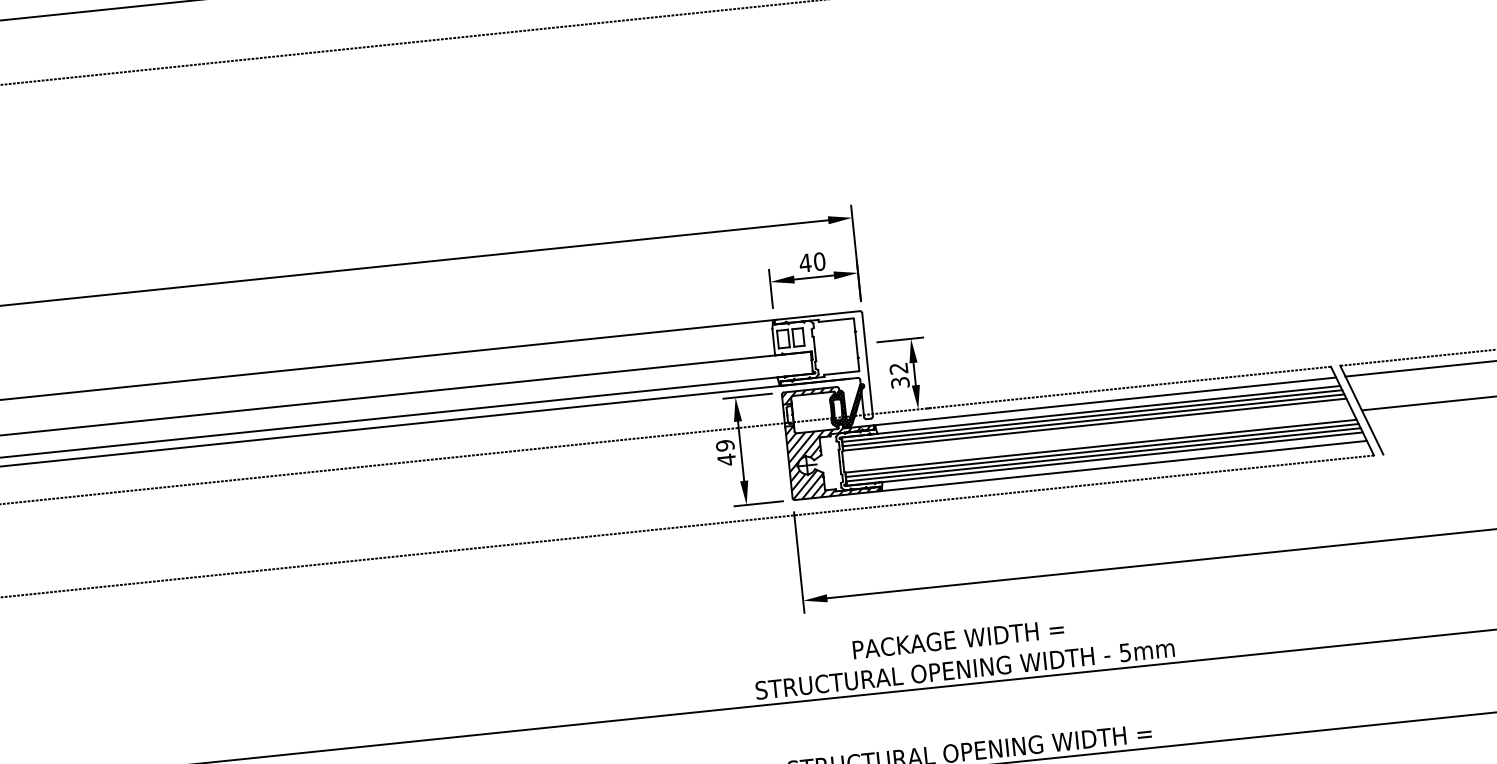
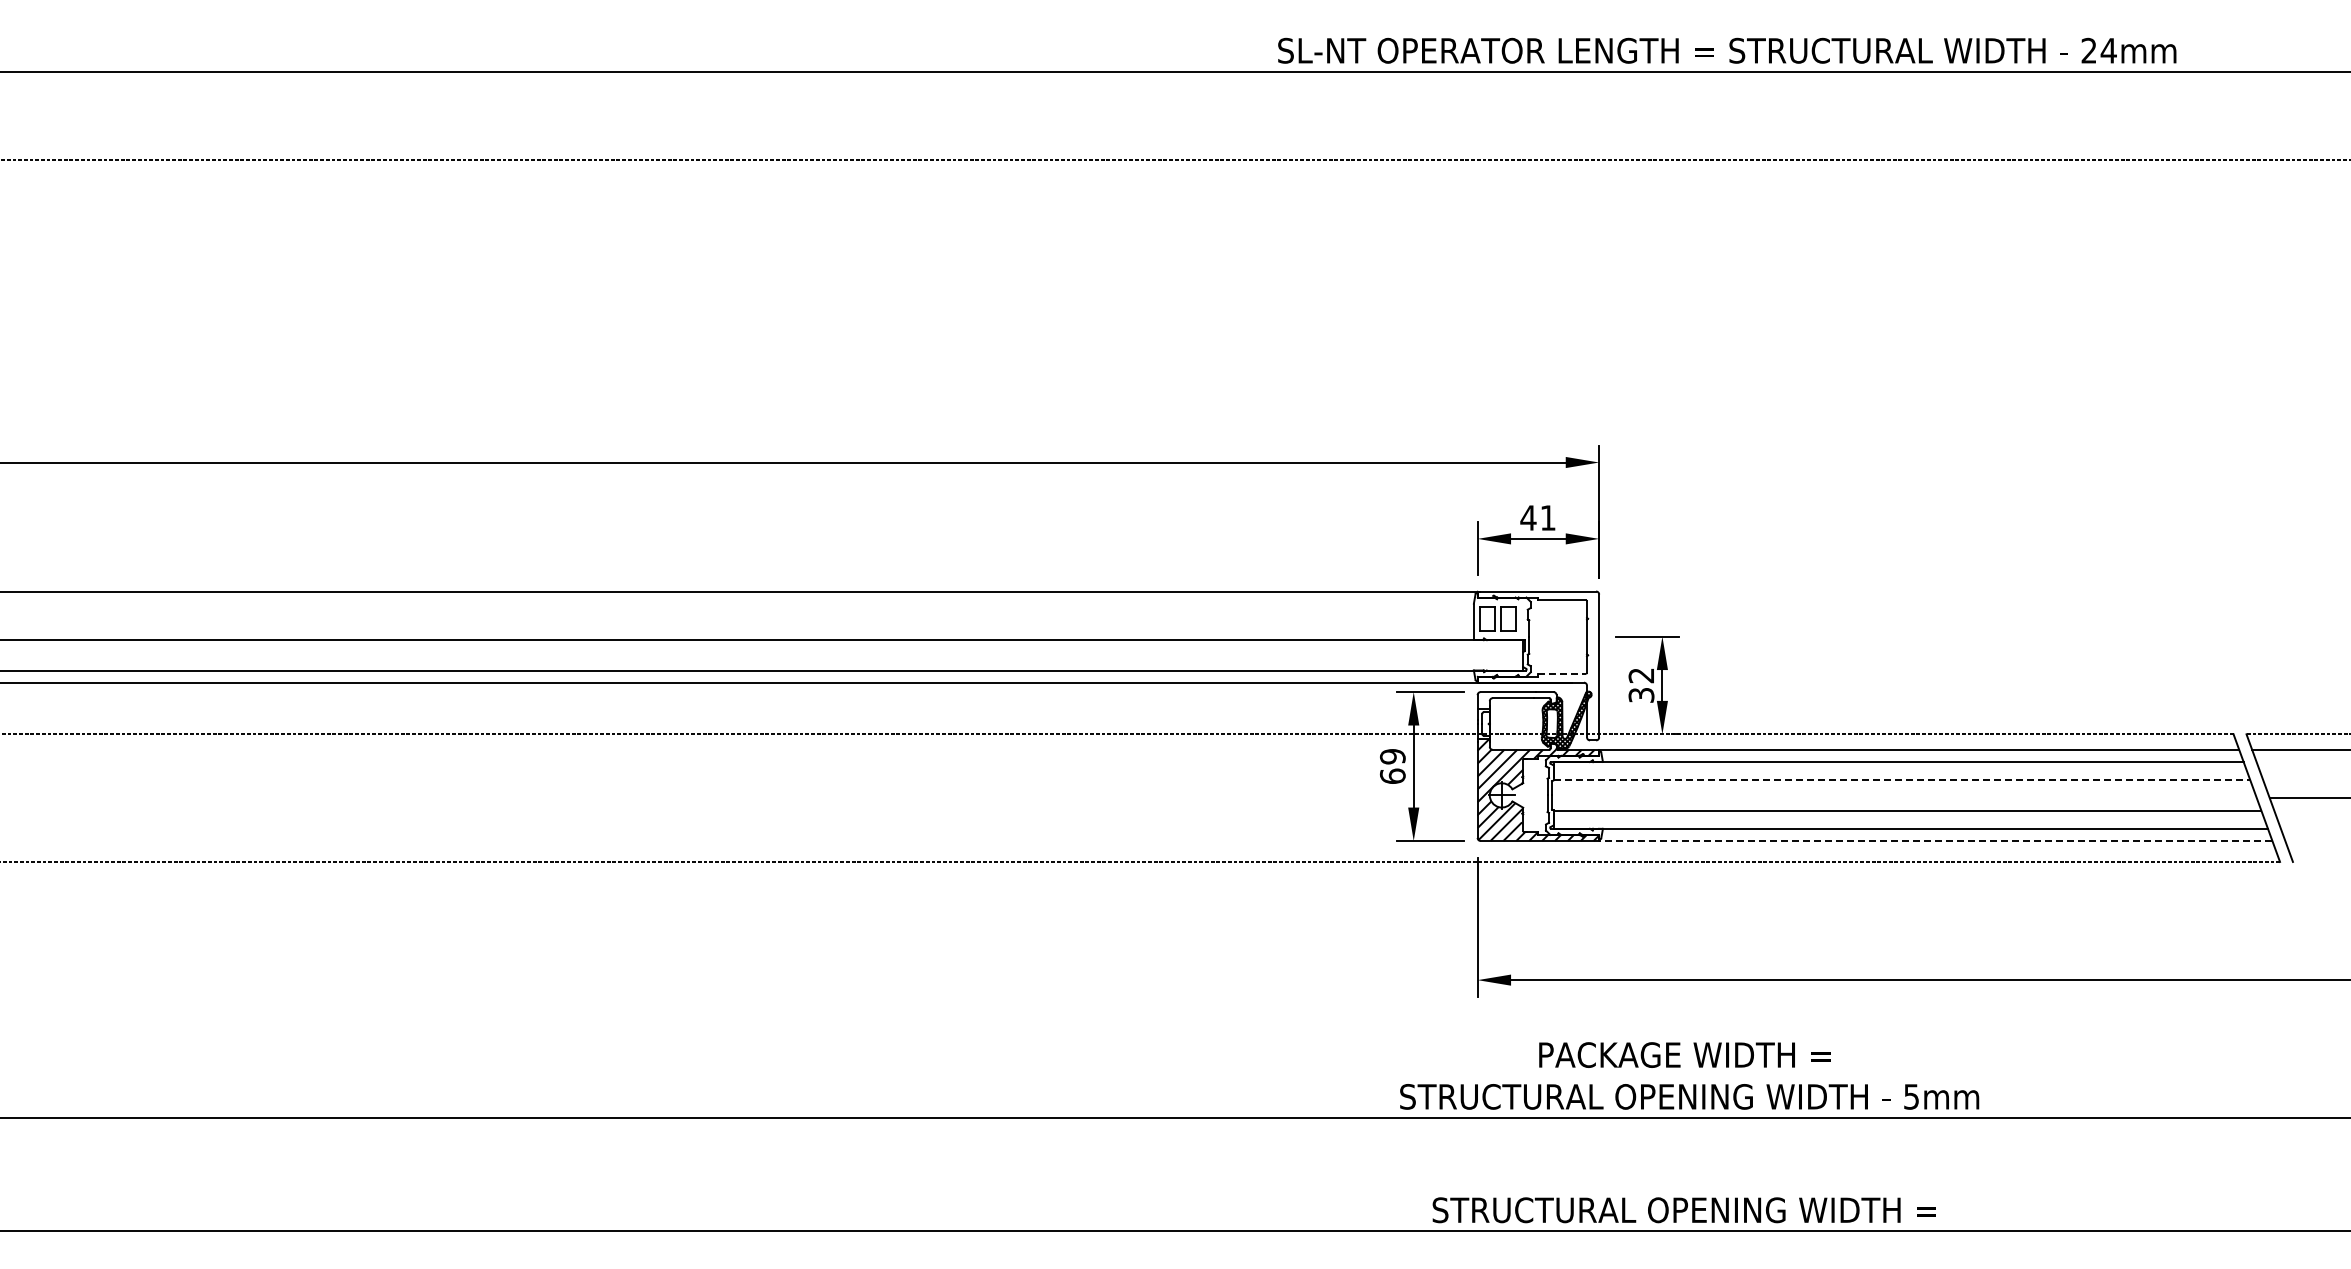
text: (819, 261) -> (1547, 517), 40 -> 41
line: (841, 372) -> (1562, 673), solid -> dashed
hatch: (810, 395) -> (1516, 700), removed
line: (1092, 416) -> (1899, 768), removed
line: (1093, 420) -> (1900, 774), removed
line: (1095, 424) -> (1902, 780), solid -> dashed
line: (1102, 450) -> (1908, 816), removed
line: (1103, 454) -> (1909, 822), removed
text: (726, 460) -> (1392, 776), 49 -> 69
line: (1123, 465) -> (1935, 840), solid -> dashed

